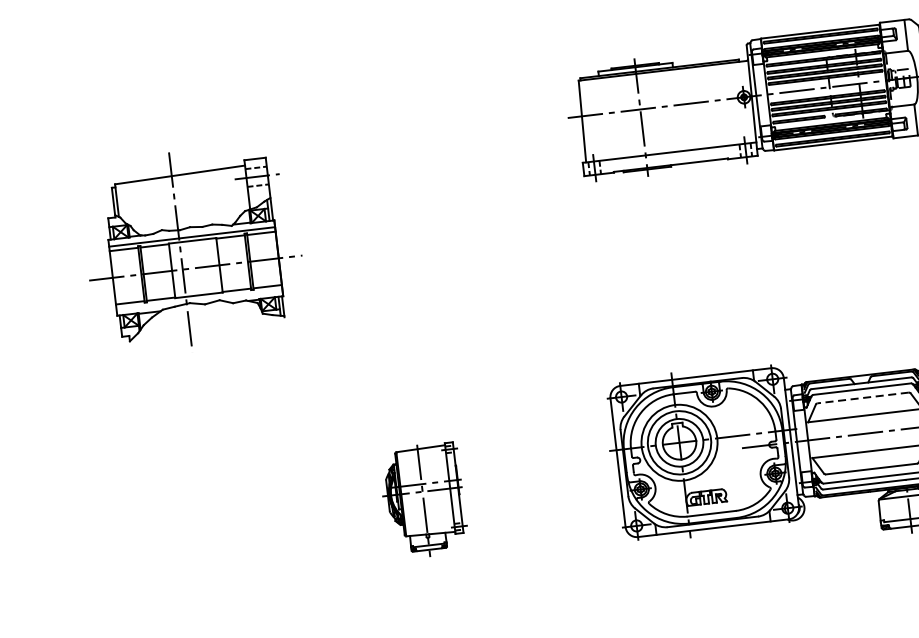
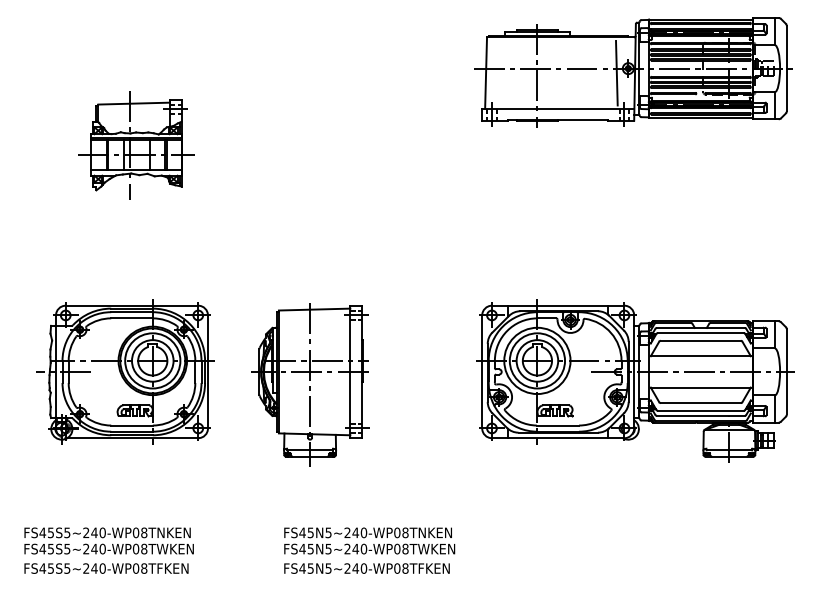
line: (731, 103) -> (616, 72), added
part: (193, 250) -> (136, 145), size x0.62
line: (862, 397) -> (700, 340), dashed -> solid
part: (423, 500) -> (310, 384), size x1.67
part: (211, 510) -> (125, 371), added

